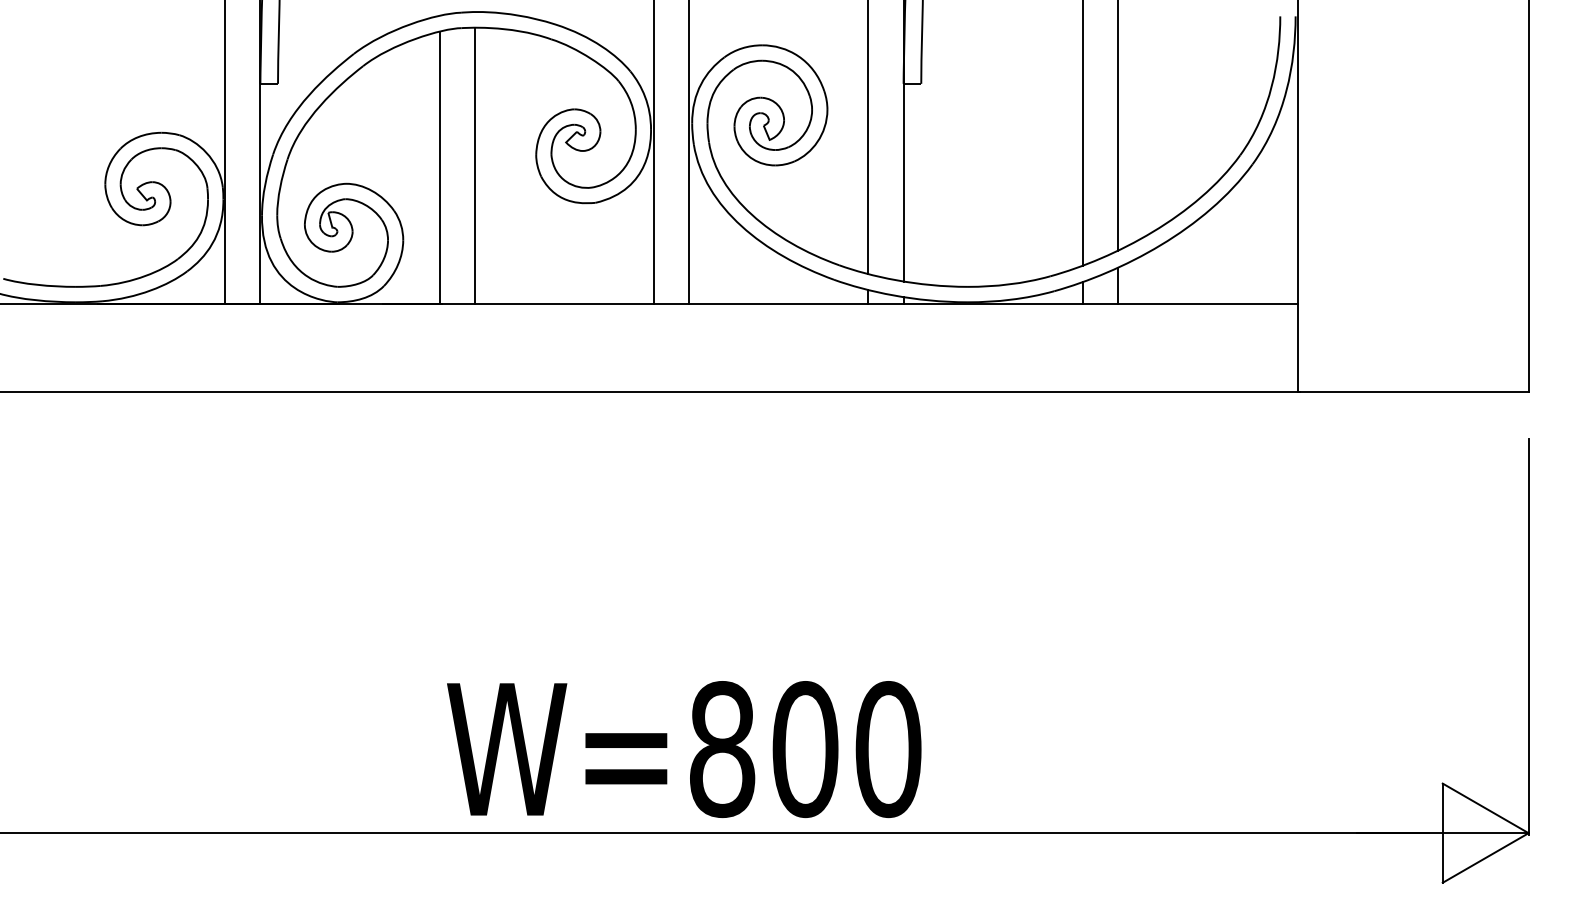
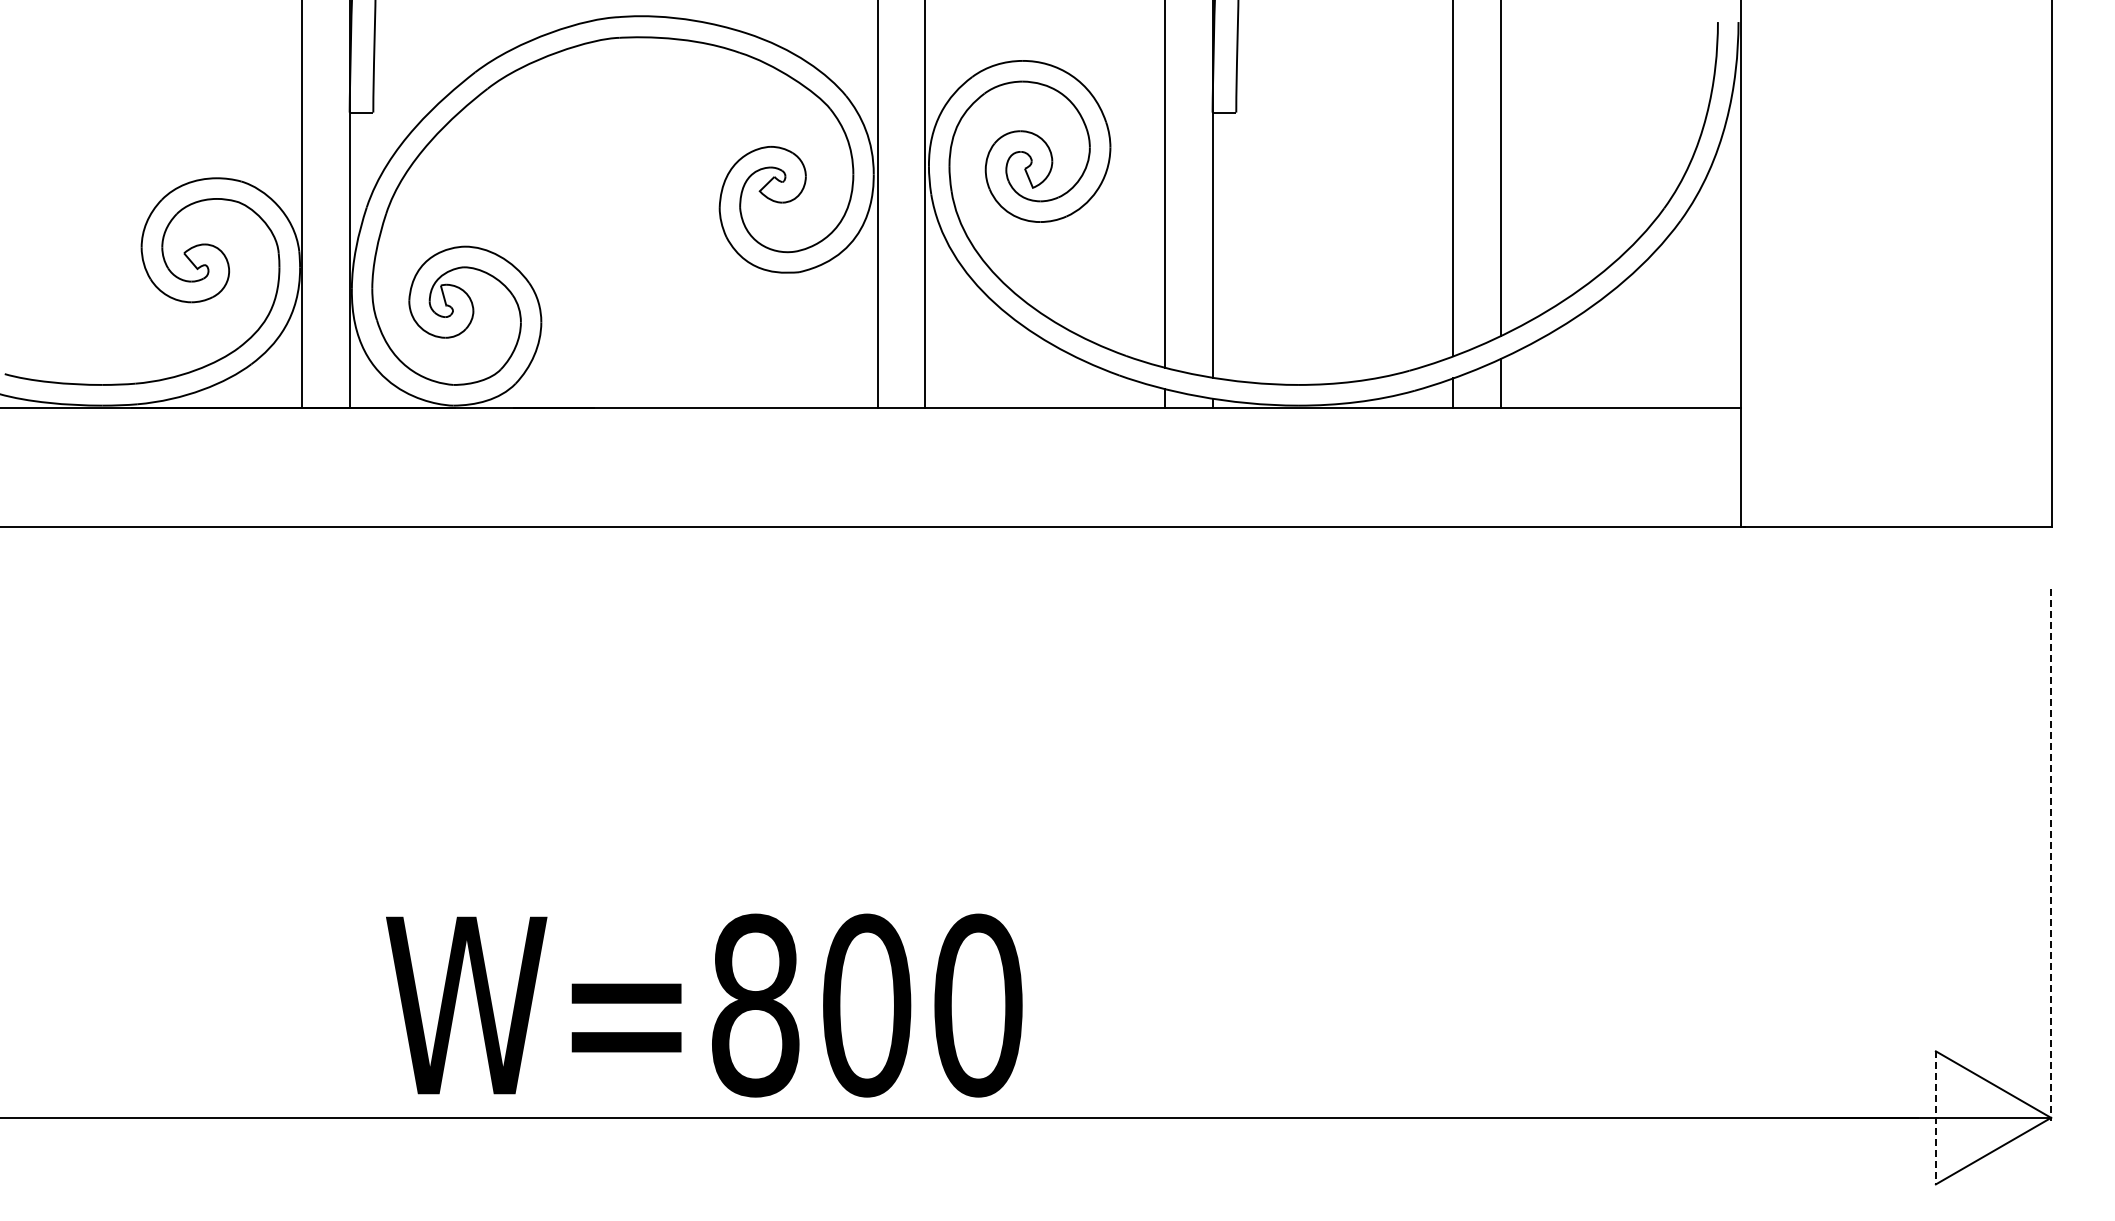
line: (474, 165) -> (637, 222), removed
line: (439, 168) -> (590, 225), removed
line: (1528, 637) -> (2051, 855), solid -> dashed
text: (684, 749) -> (704, 1005), moved
line: (1442, 832) -> (1935, 1117), solid -> dashed

